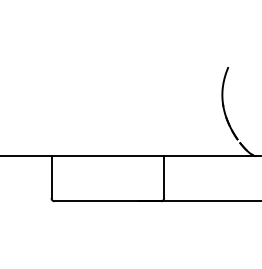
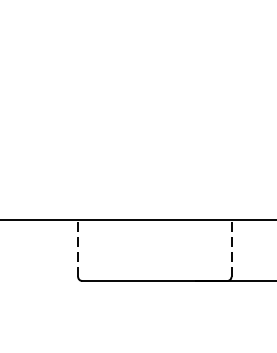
line: (51, 176) -> (78, 247), solid -> dashed
line: (164, 176) -> (231, 247), solid -> dashed

